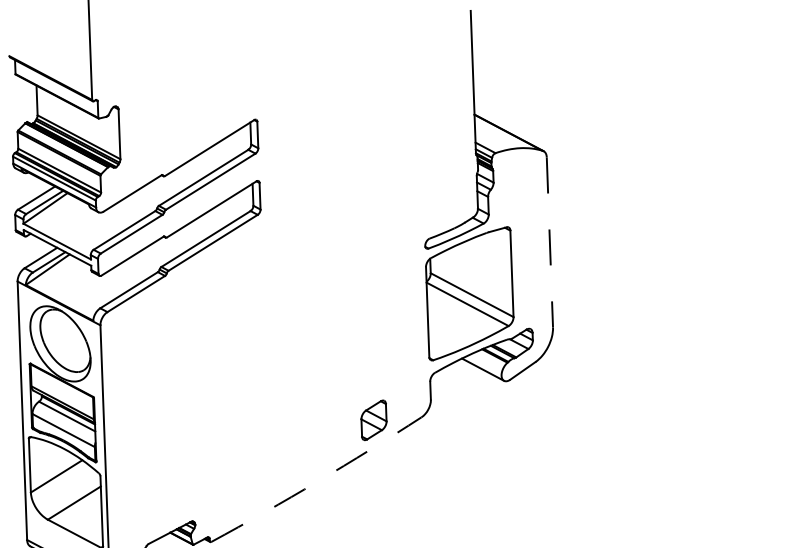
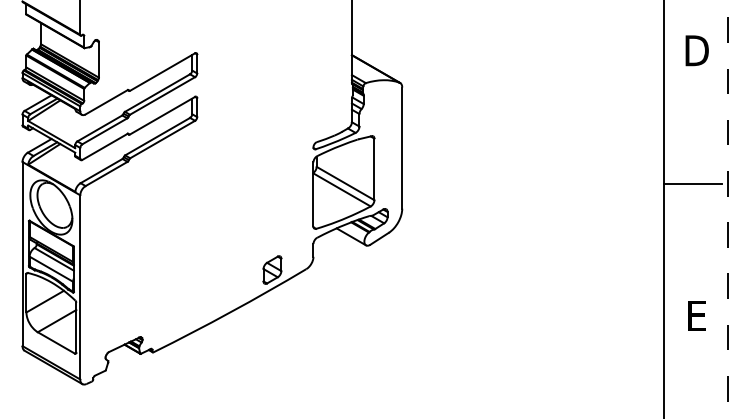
line: (550, 243) -> (402, 148), dashed -> solid
arc: (317, 482) -> (230, 312), dashed -> solid

